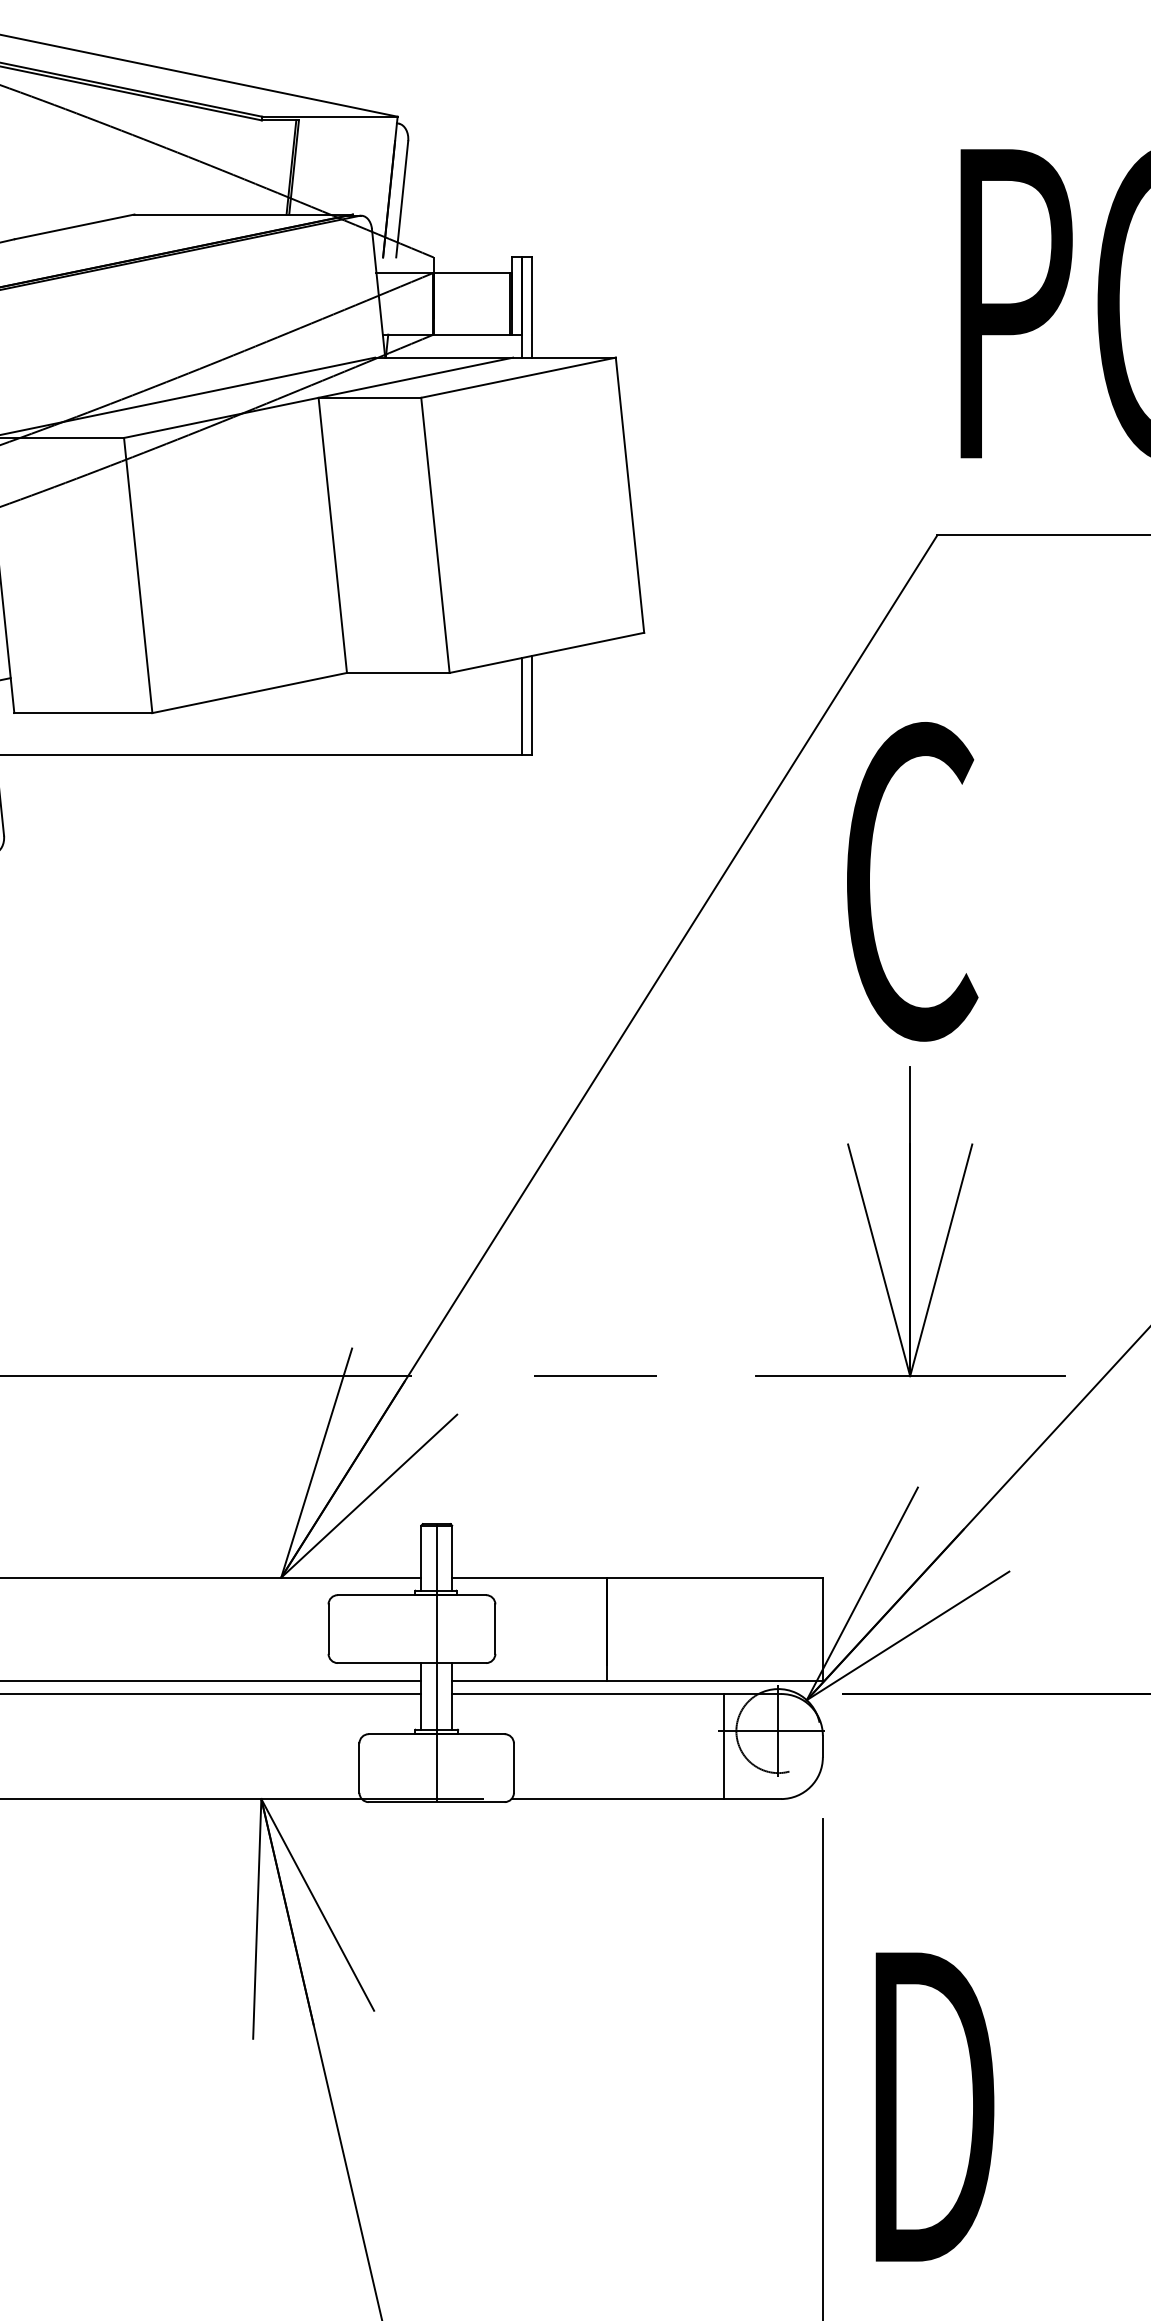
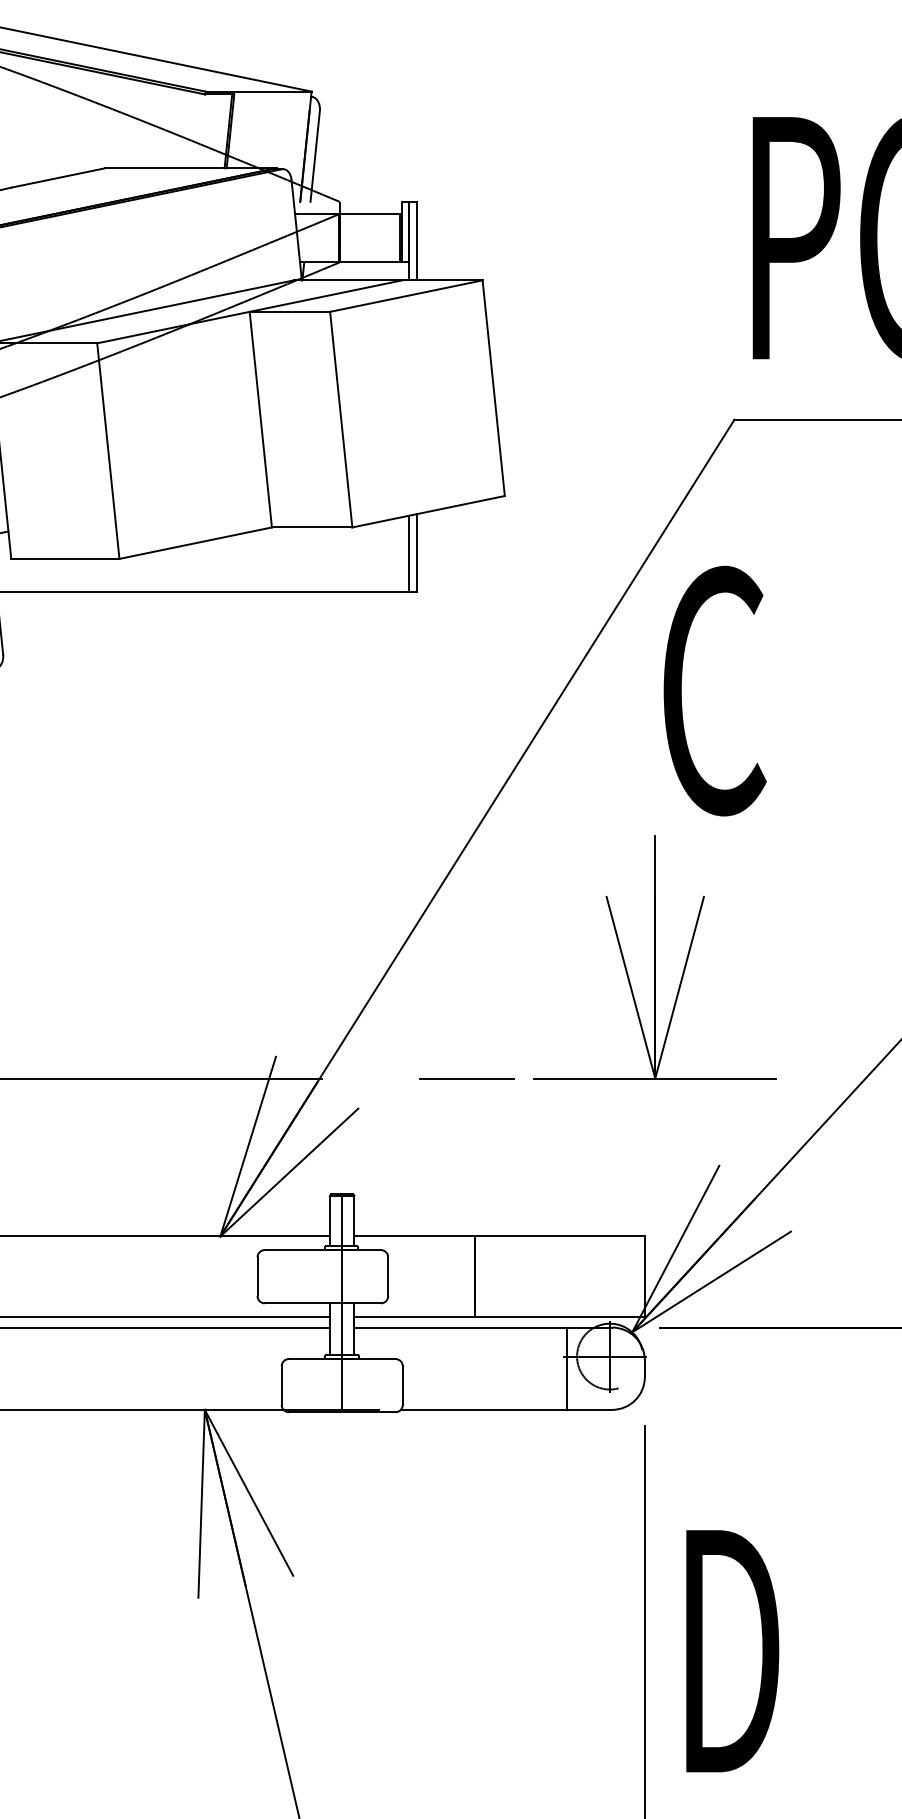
part: (910, 1221) -> (655, 957), moved

